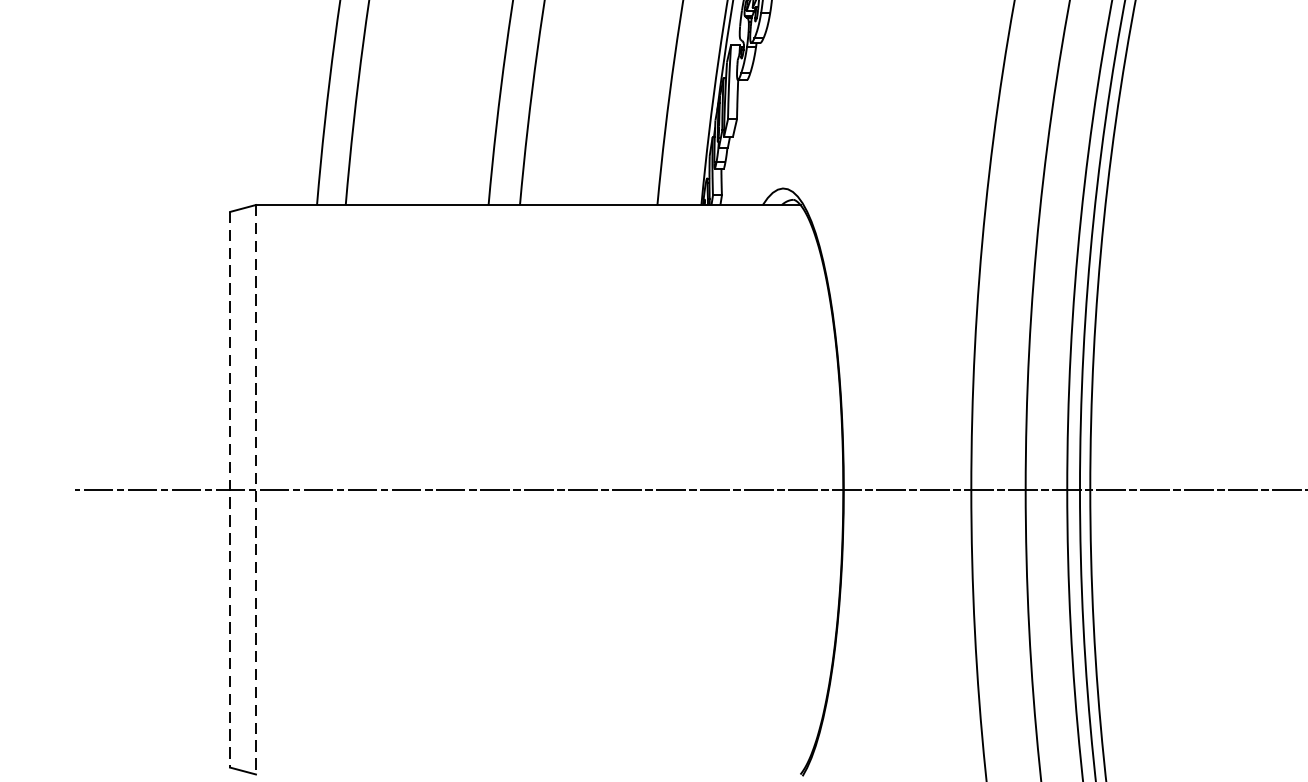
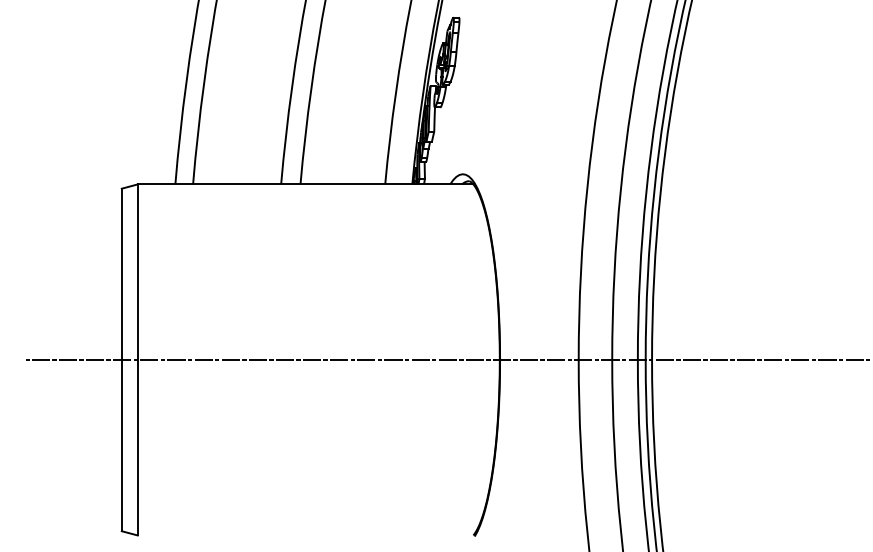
line: (255, 489) -> (137, 359), dashed -> solid
line: (229, 490) -> (121, 360), dashed -> solid

